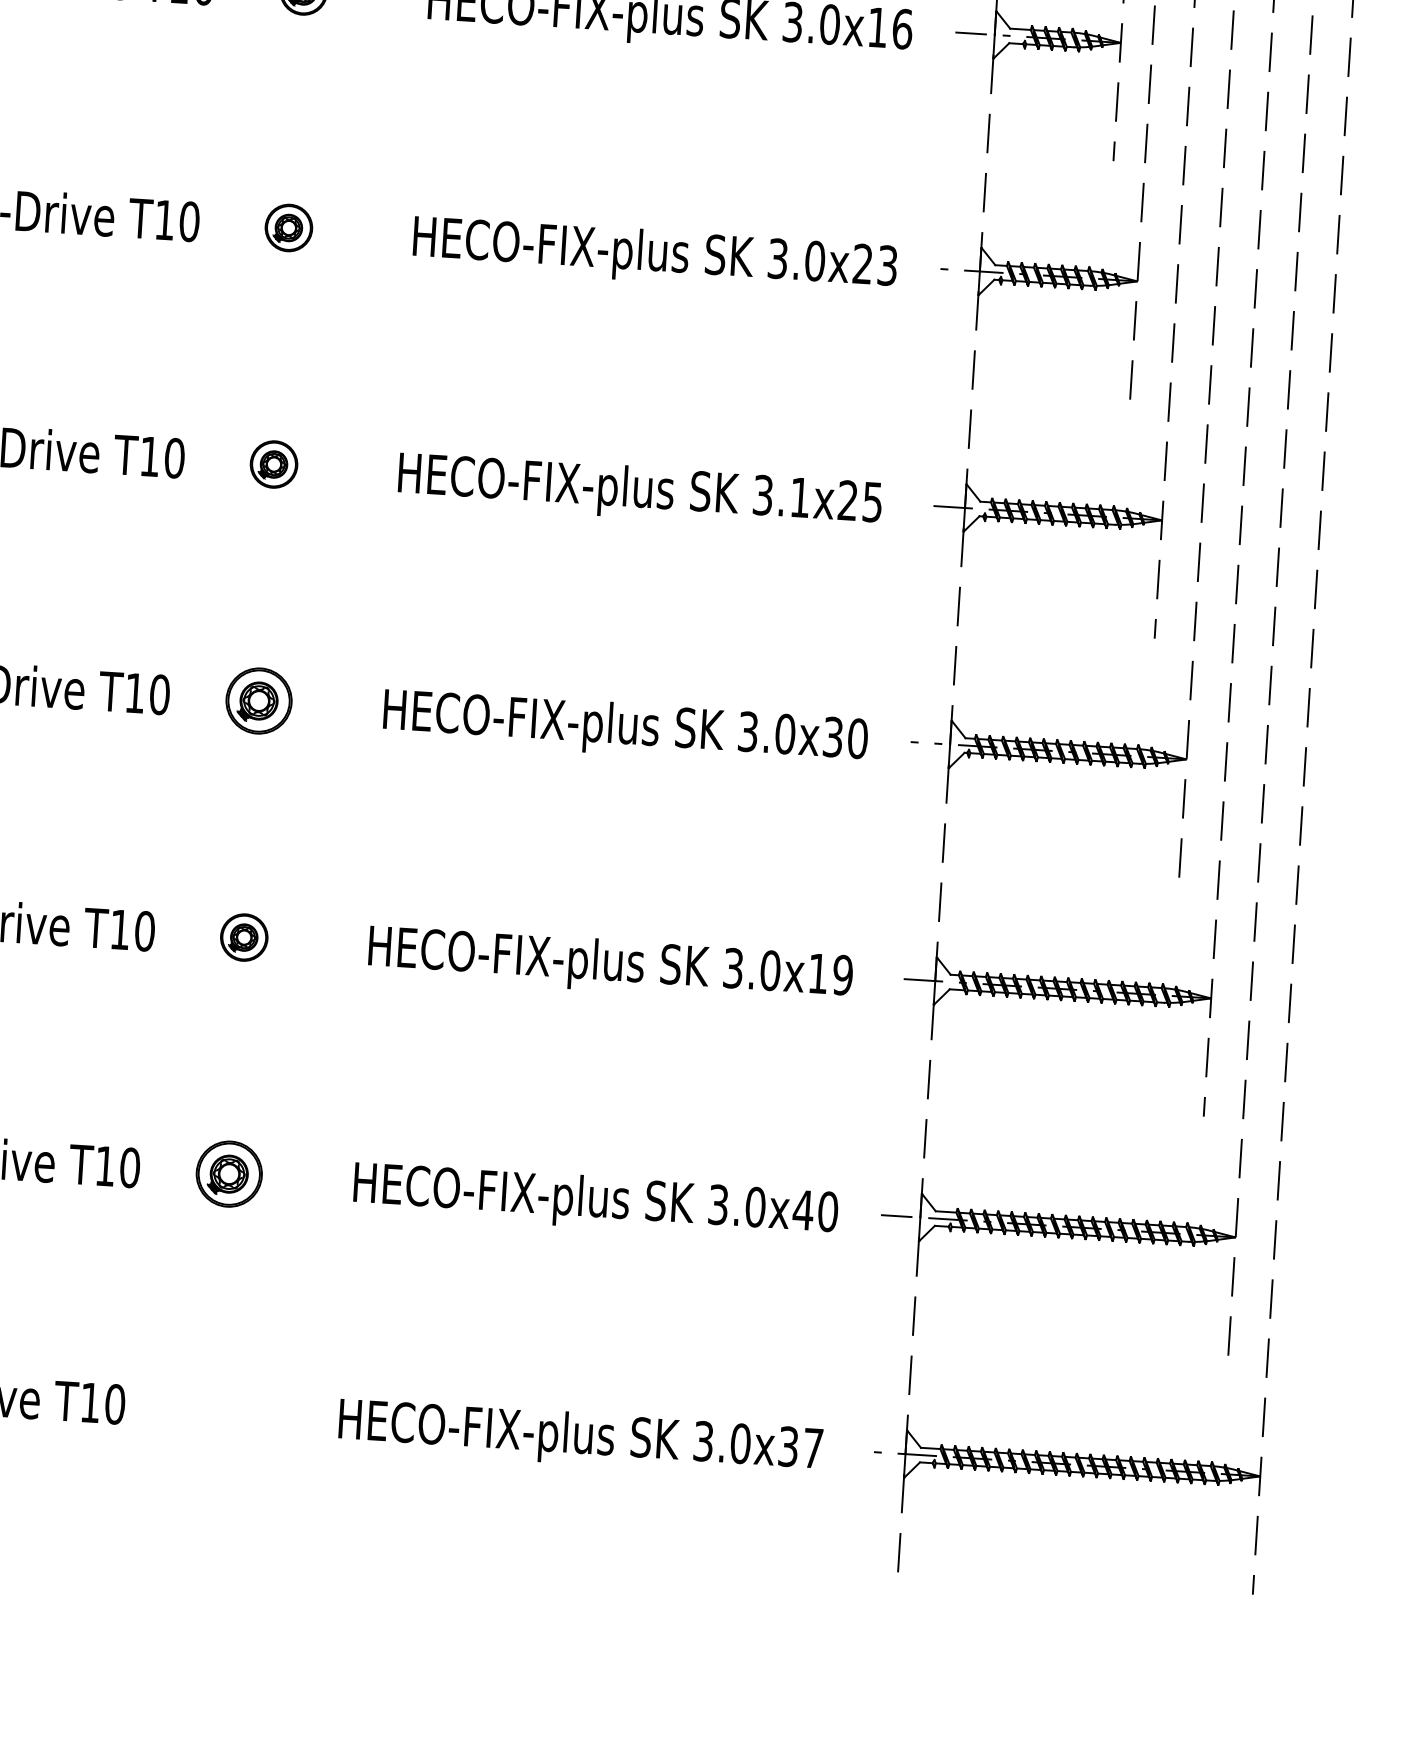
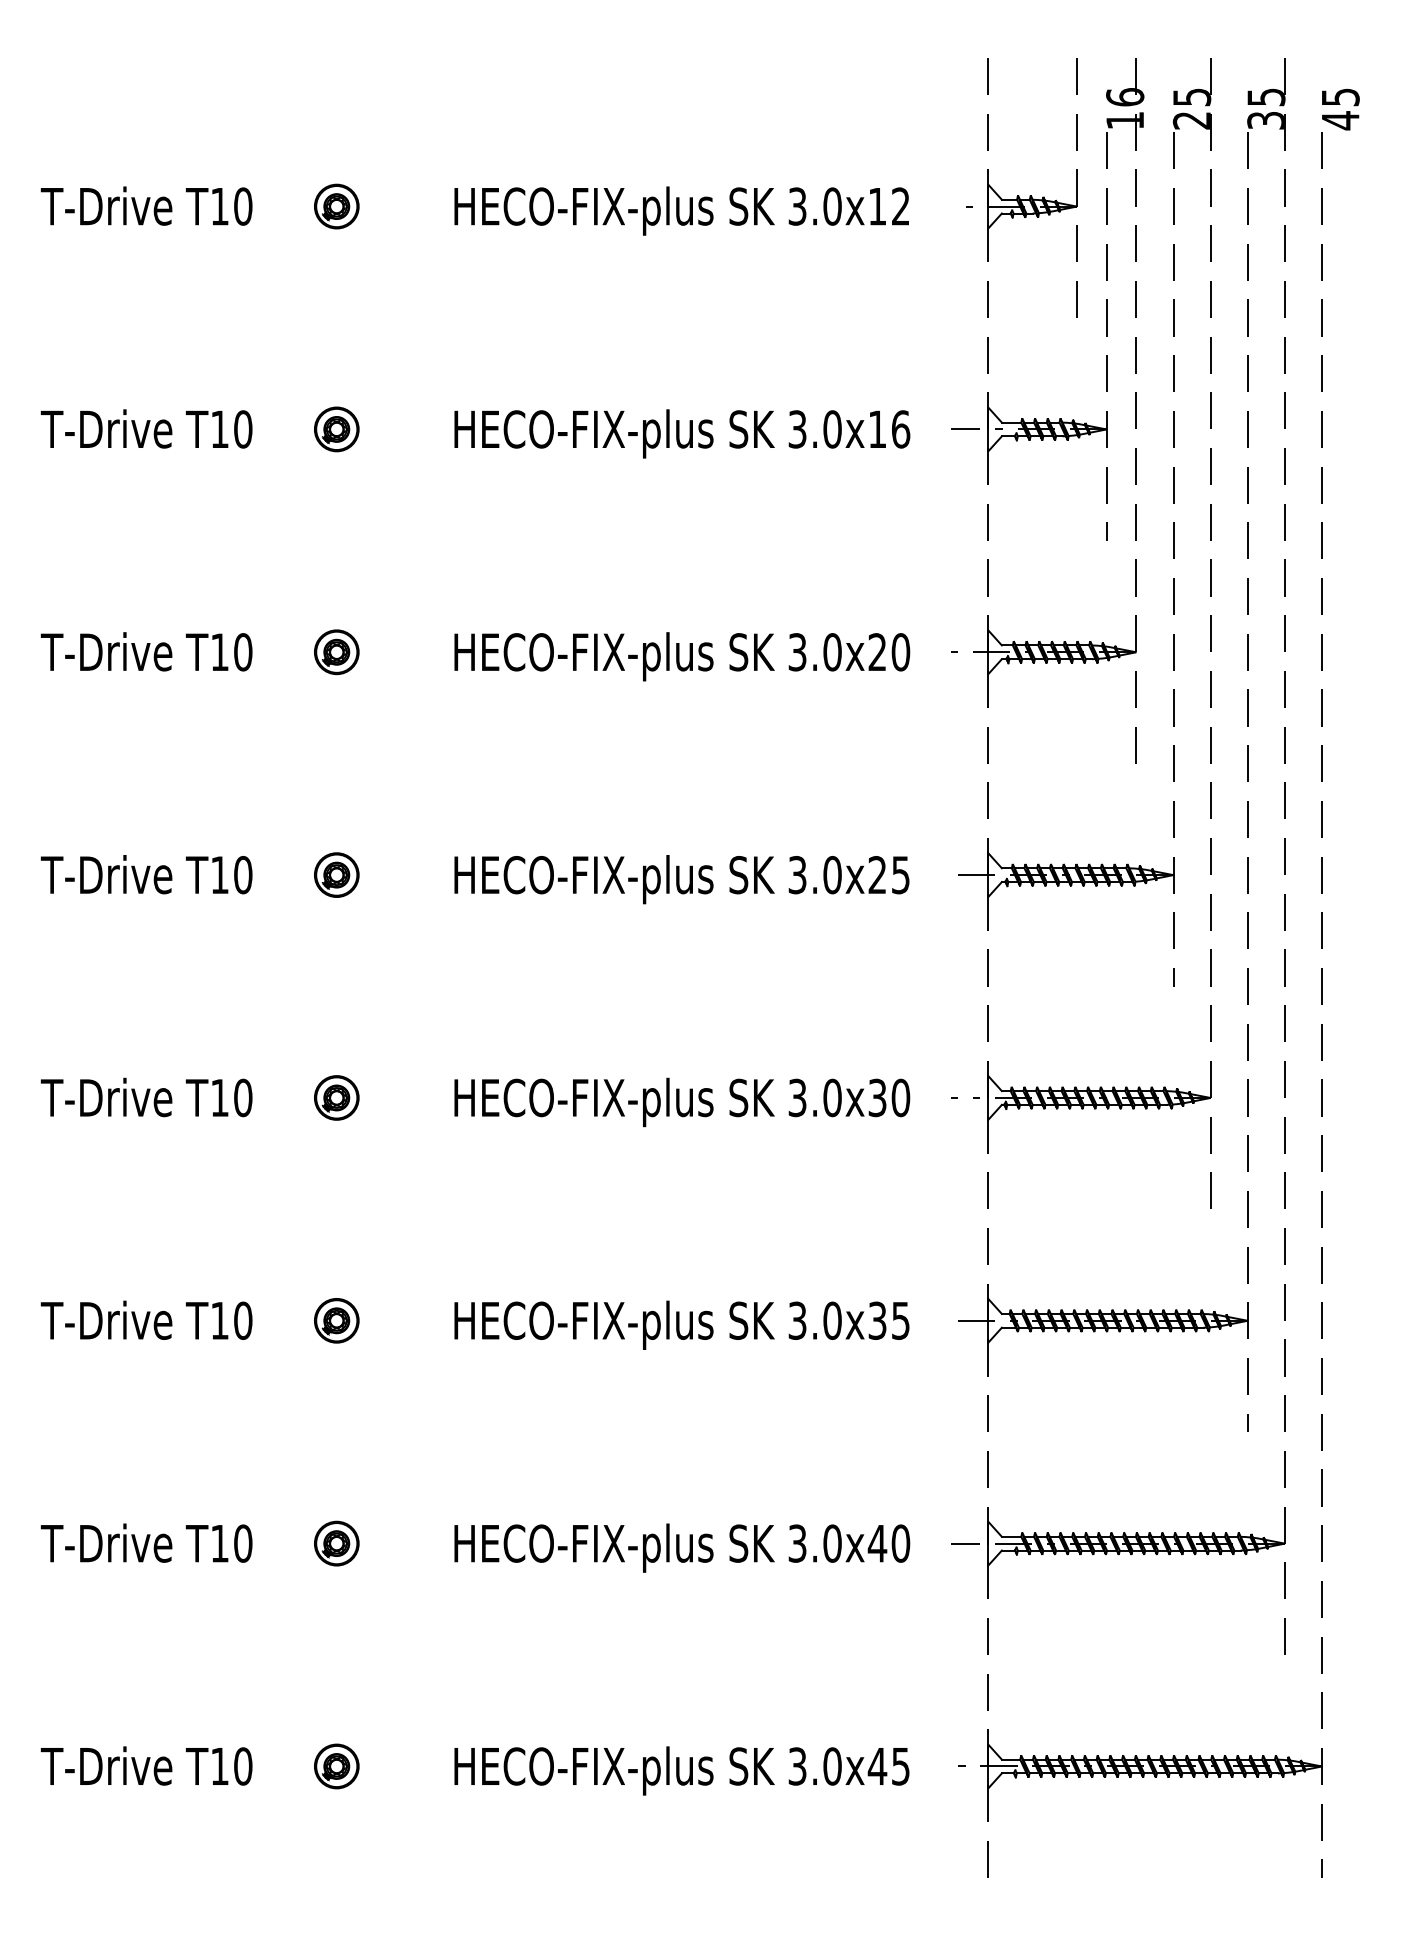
text: (887, 265) -> (900, 652), 3.0x23 -> 3.0x20
text: (800, 498) -> (832, 875), 3.1x25 -> 3.0x25
part: (258, 700) -> (336, 1097), size x0.71
text: (829, 974) -> (888, 1320), 3.0x19 -> 3.0x35
part: (229, 1173) -> (336, 1543), size x0.71
part: (214, 1410) -> (336, 1766), added
text: (800, 1447) -> (888, 1766), 3.0x37 -> 3.0x45

